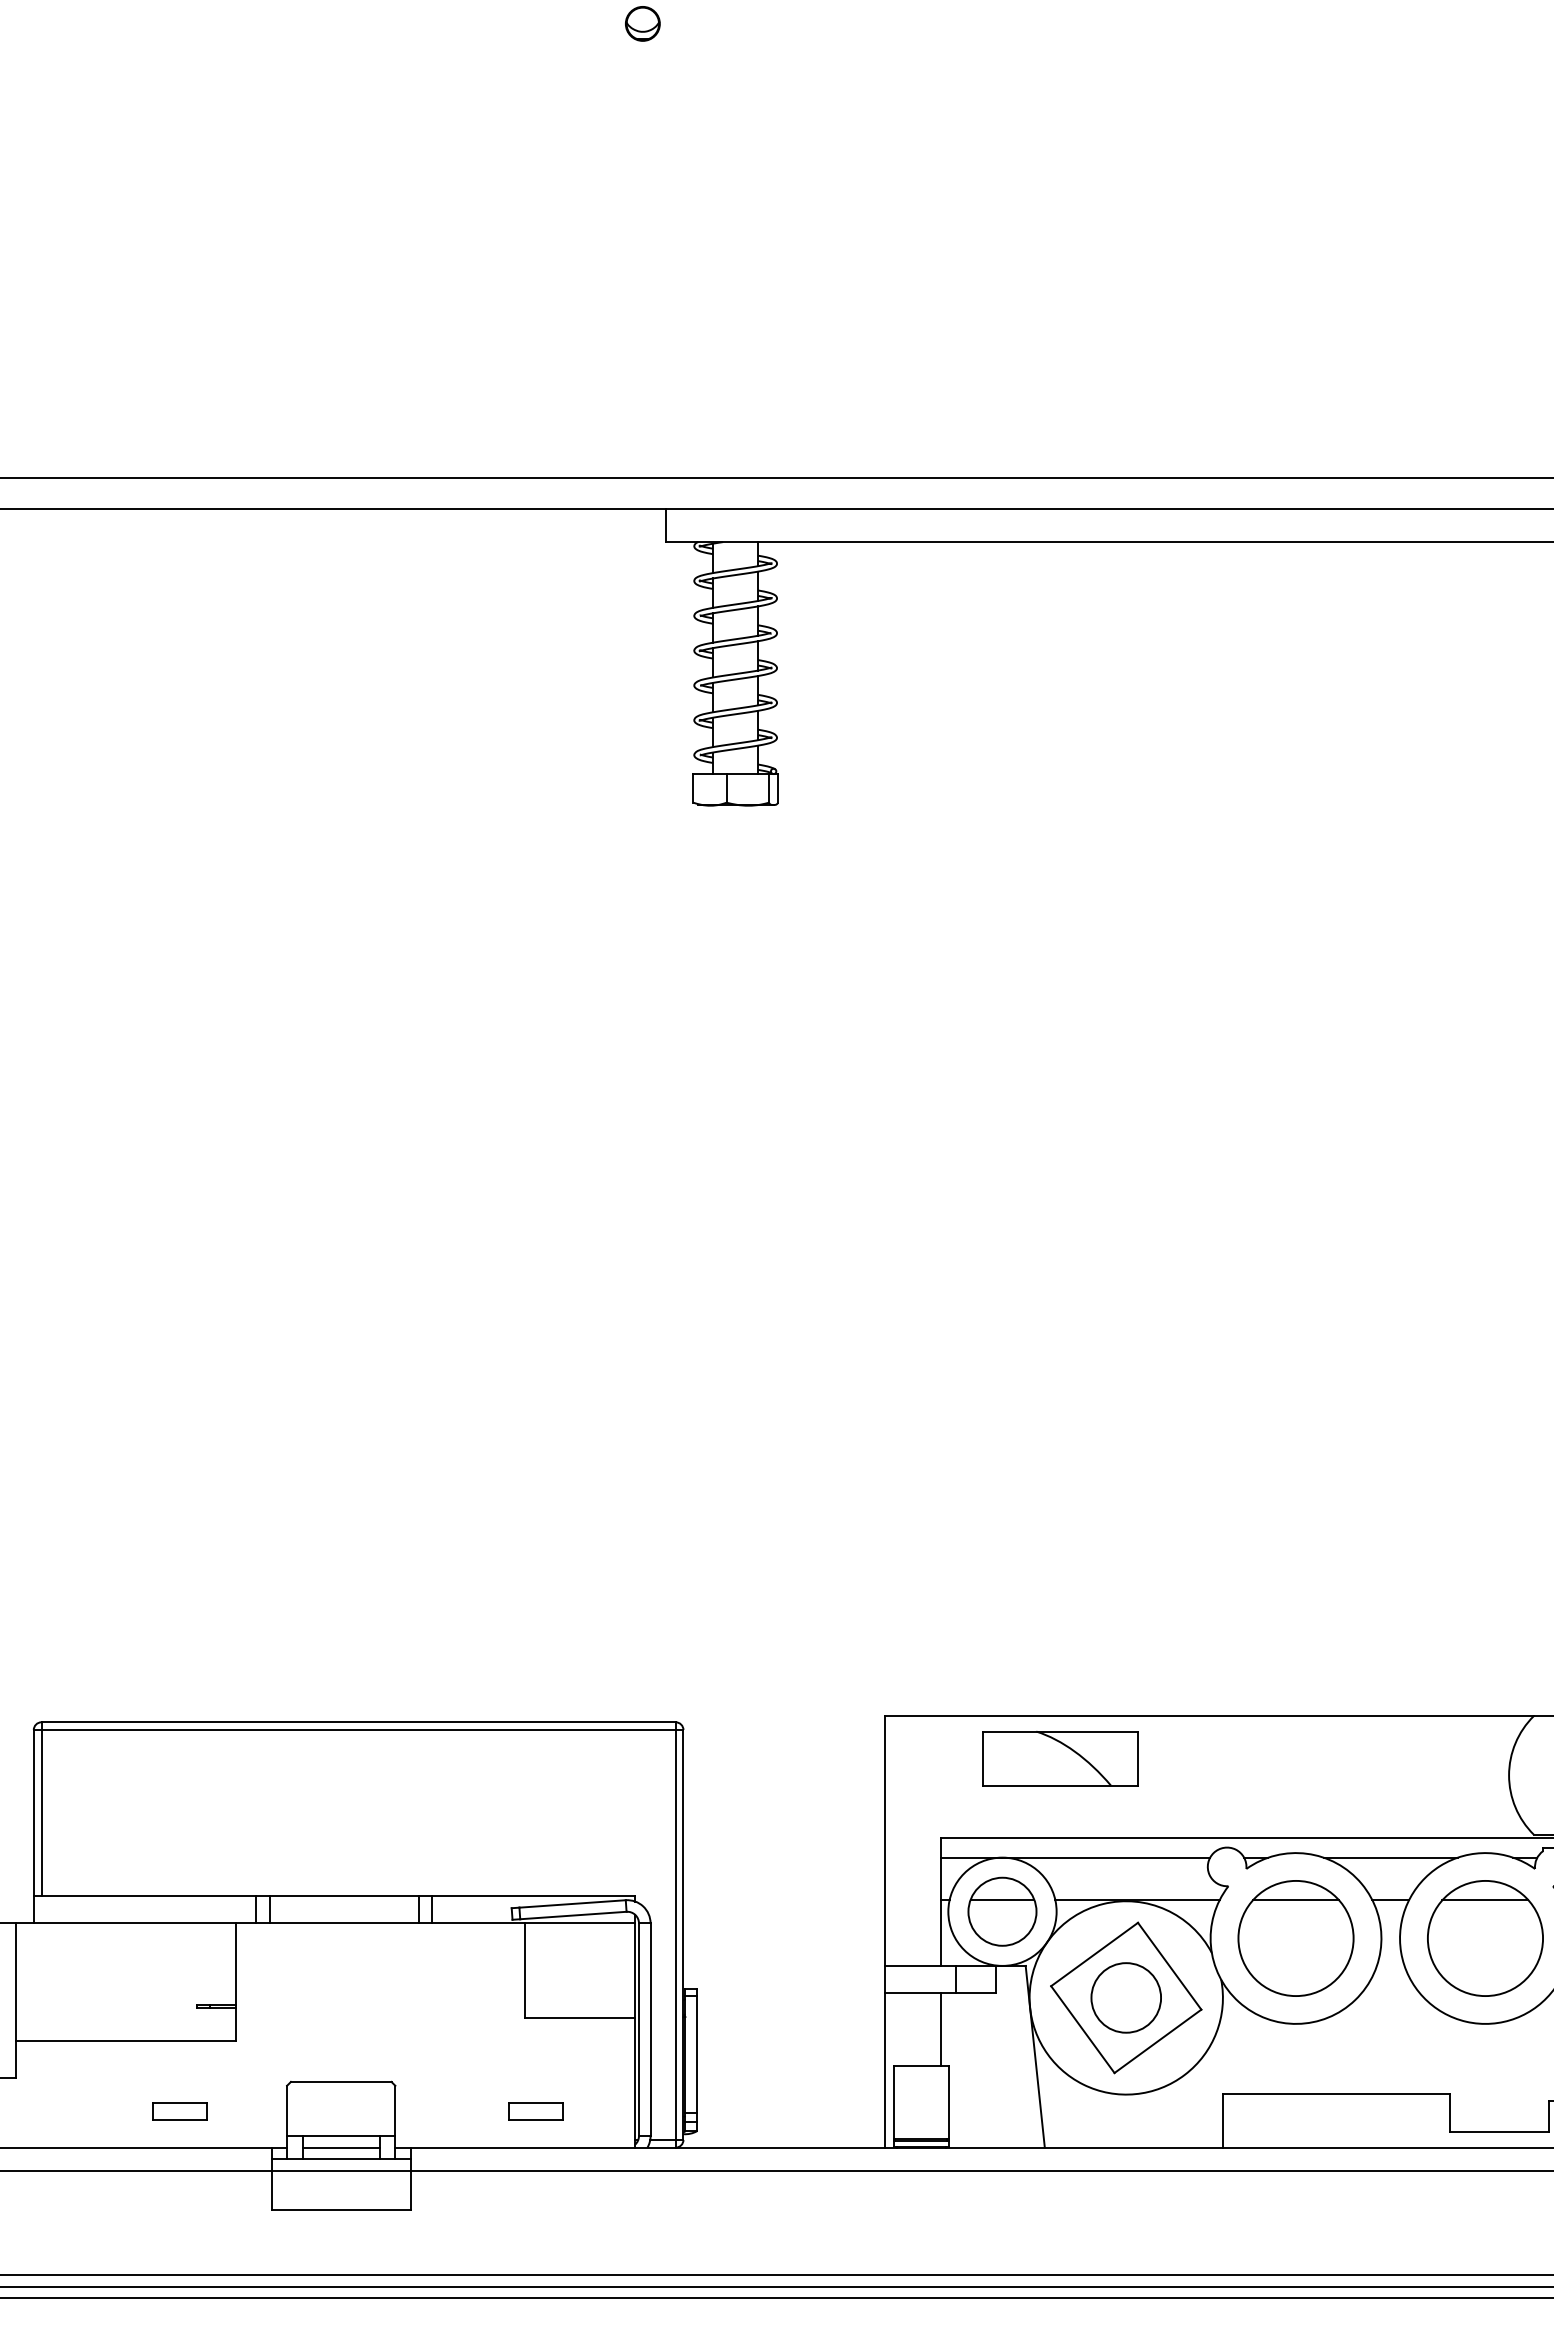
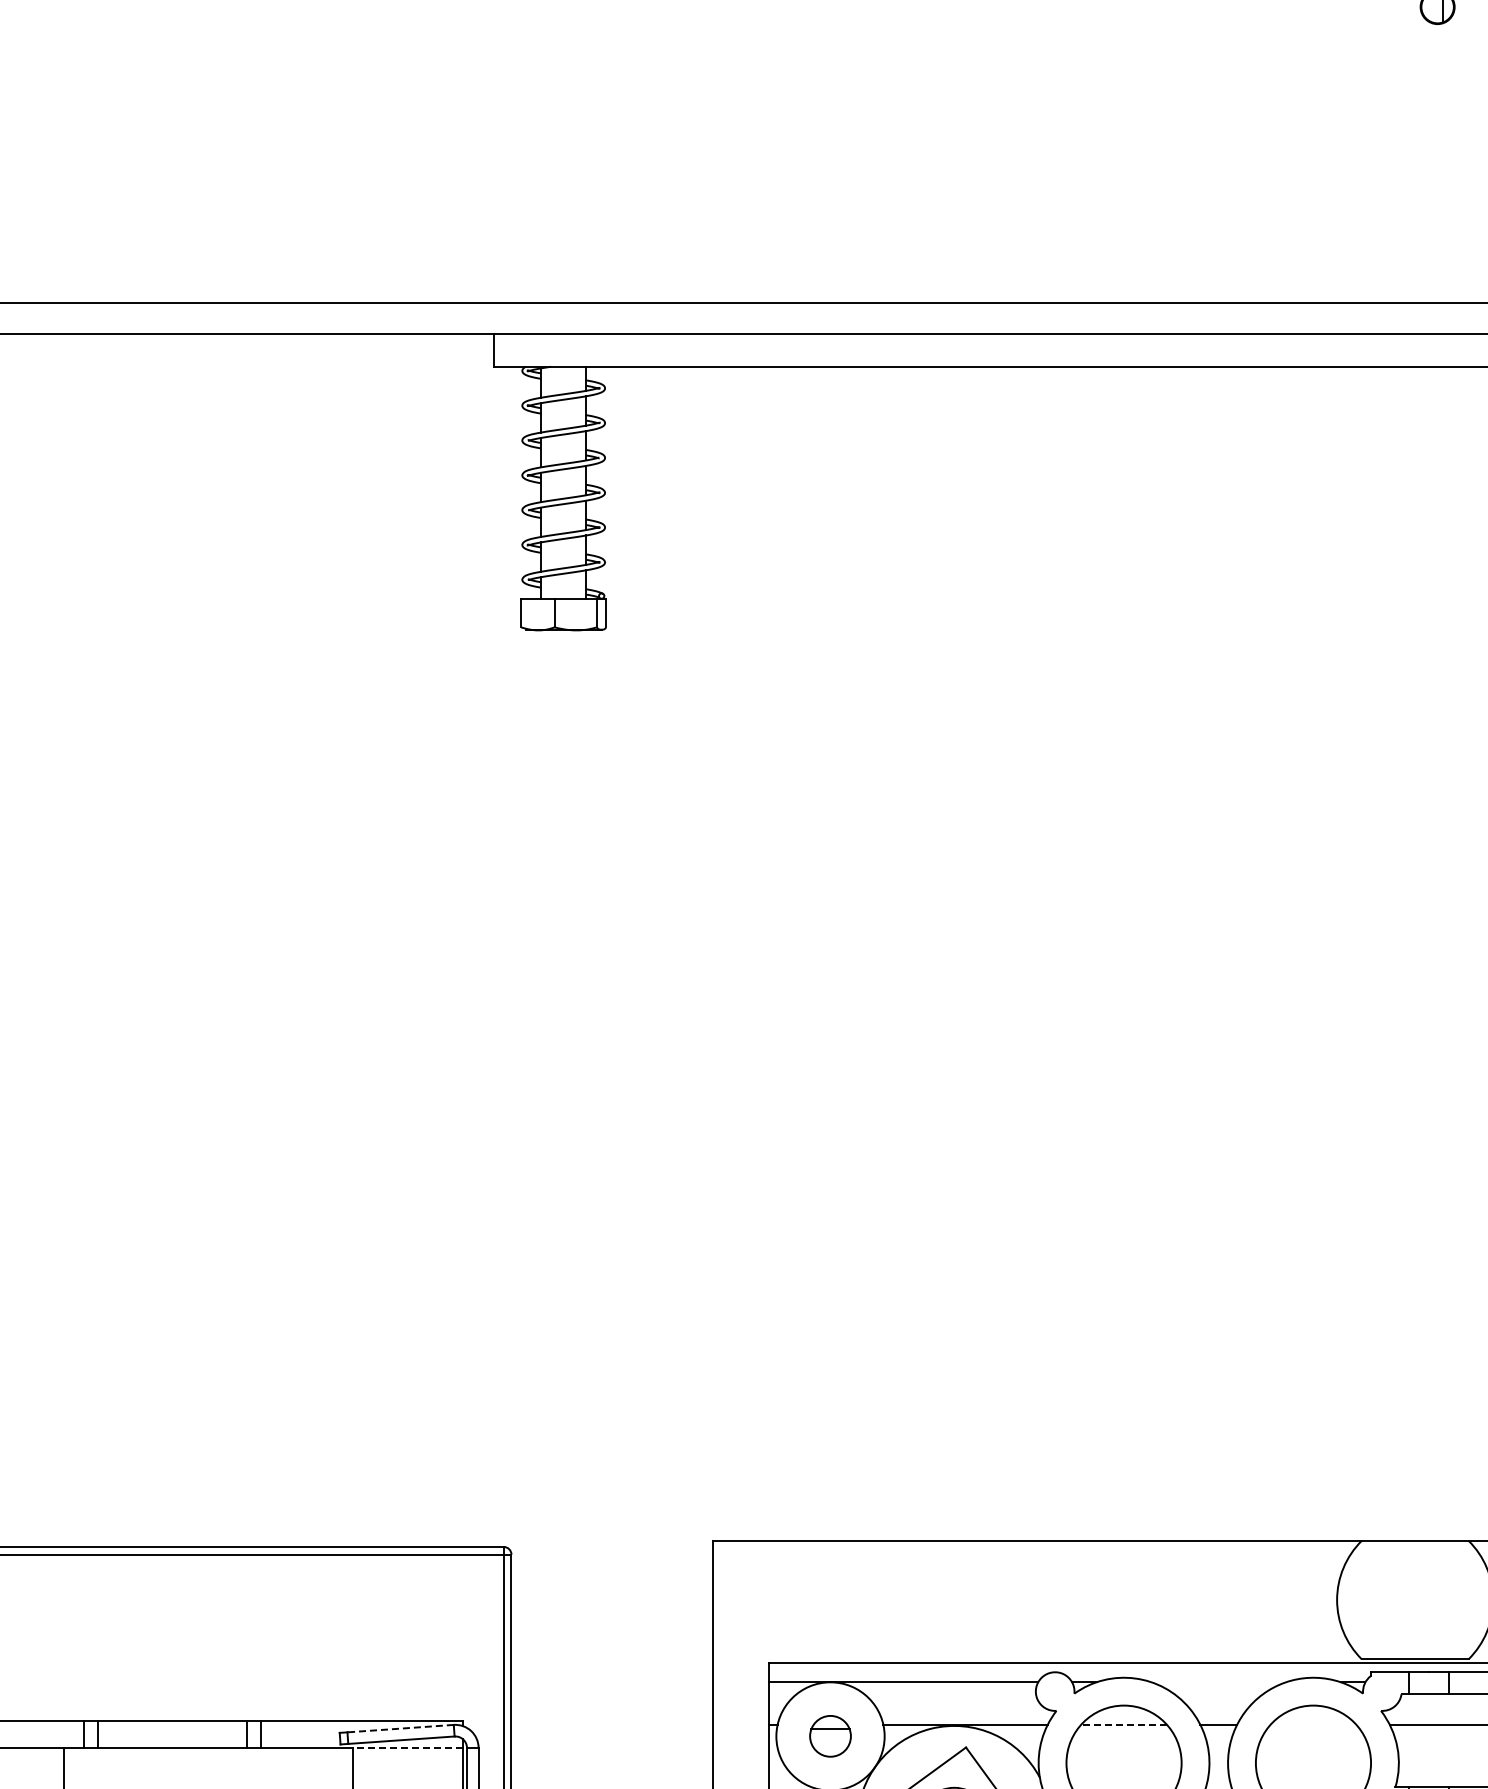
part: (1060, 1758) -> (888, 1583), removed
line: (1390, 1857) -> (1218, 1682), removed
line: (1296, 1900) -> (1124, 1725), solid -> dashed
line: (1485, 1900) -> (1313, 1725), removed
line: (572, 1903) -> (400, 1728), solid -> dashed
part: (1002, 1911) -> (830, 1736), size x0.6
line: (580, 1923) -> (408, 1748), solid -> dashed

